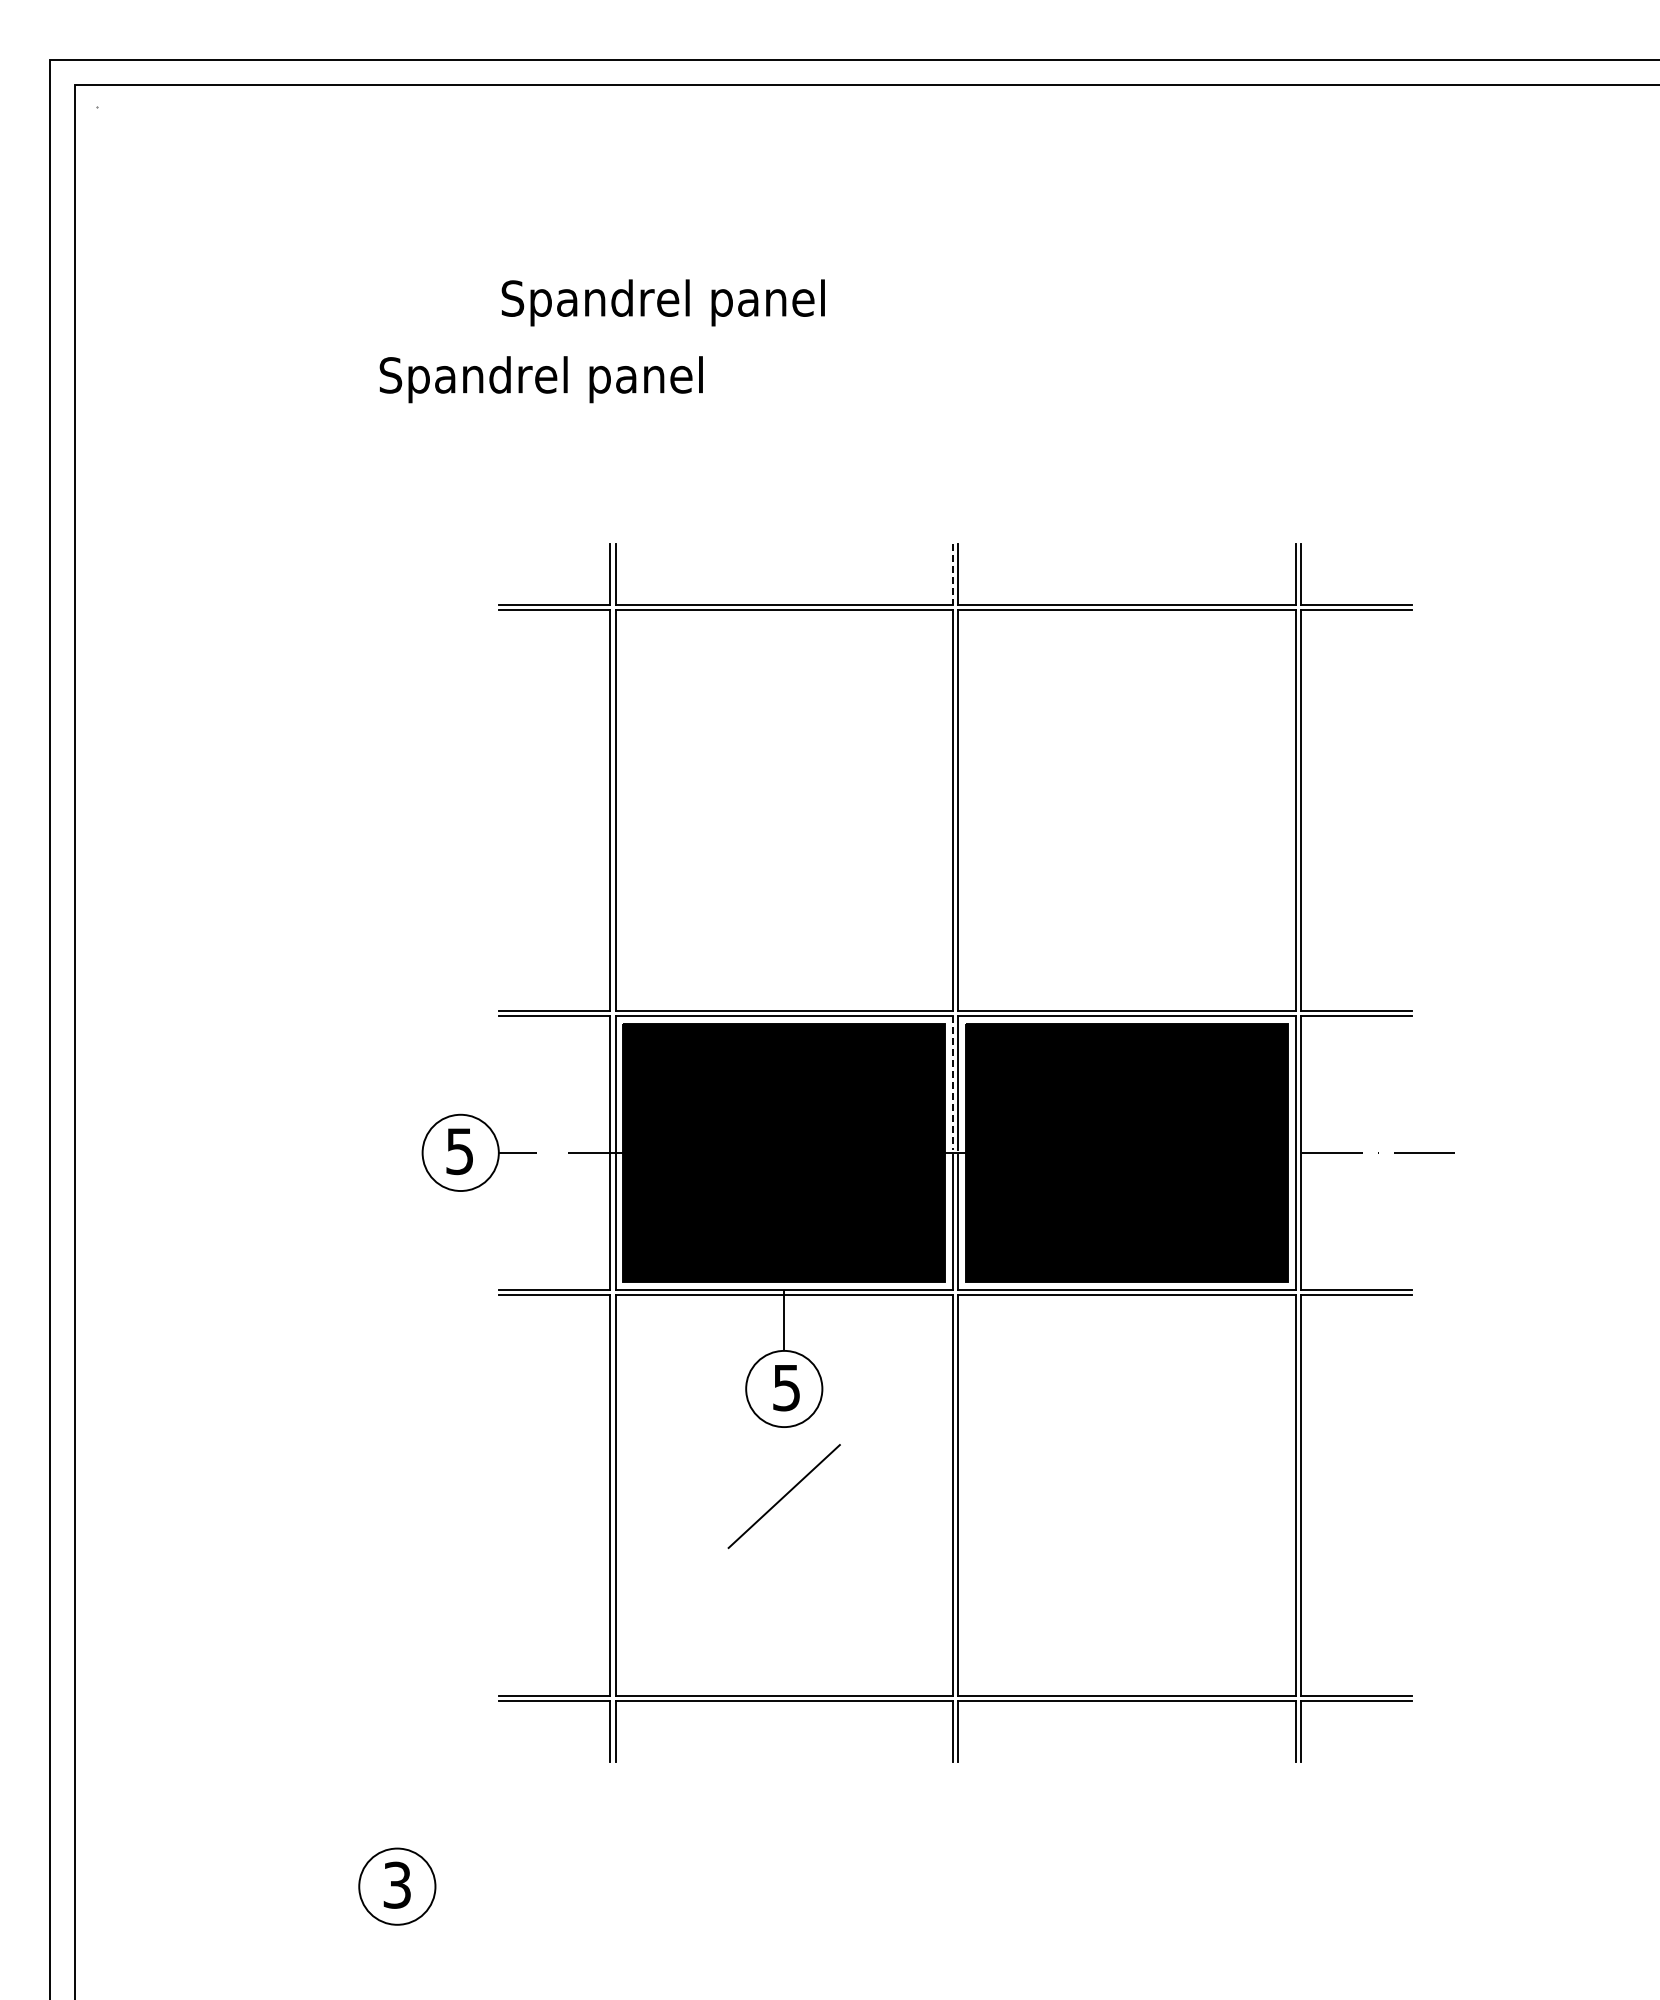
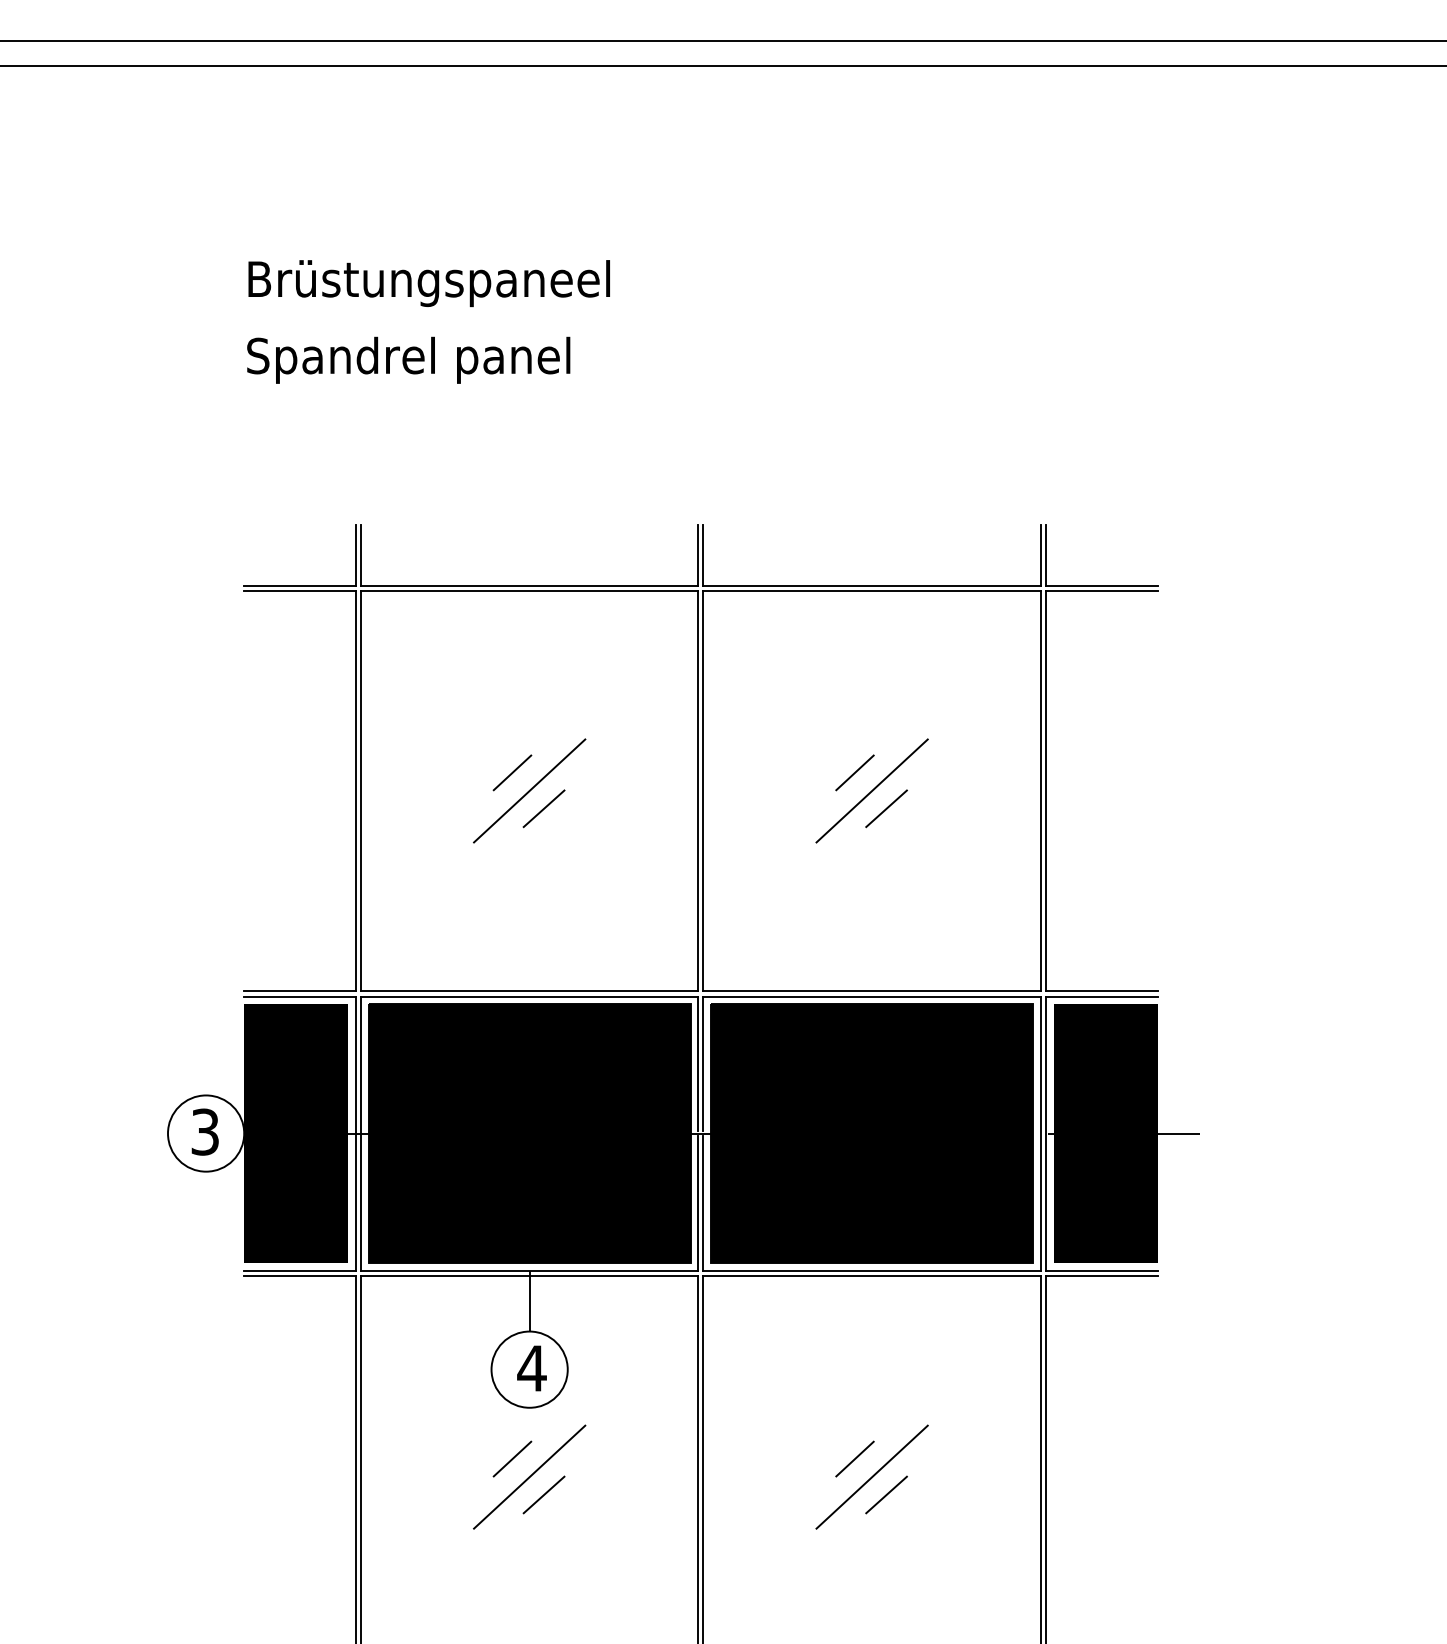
text: (682, 302) -> (427, 283), Spandrel panel -> Brüstungspaneel
text: (540, 379) -> (407, 360), moved
line: (953, 574) -> (698, 555), dashed -> solid
line: (766, 791) -> (511, 772), added
line: (1109, 791) -> (854, 772), added
line: (783, 809) -> (528, 790), added
line: (1126, 809) -> (871, 790), added
line: (798, 827) -> (543, 808), added
line: (1140, 827) -> (885, 808), added
line: (953, 1083) -> (698, 1064), dashed -> solid
text: (459, 1150) -> (204, 1131), 5 -> 3
fill: (550, 1152) -> (295, 1133), added
fill: (1360, 1152) -> (1105, 1133), added
text: (786, 1388) -> (531, 1369), 5 -> 4
line: (766, 1478) -> (511, 1459), added
line: (1109, 1478) -> (854, 1459), added
line: (1126, 1496) -> (871, 1477), added
line: (798, 1514) -> (543, 1495), added
line: (1140, 1514) -> (885, 1495), added

